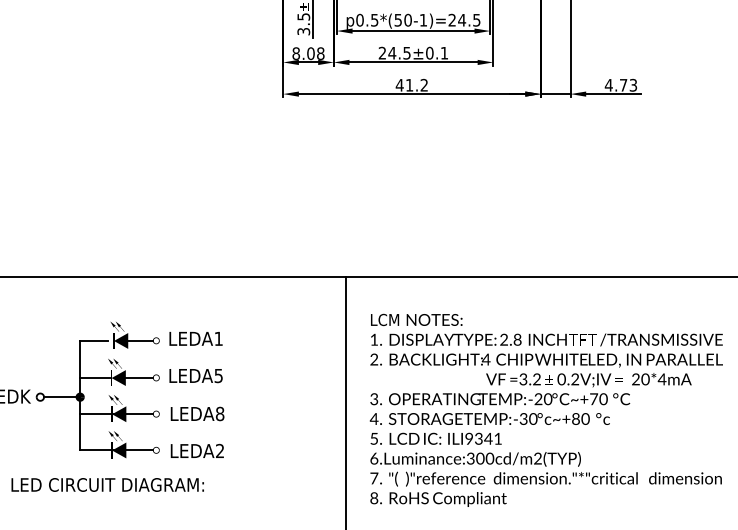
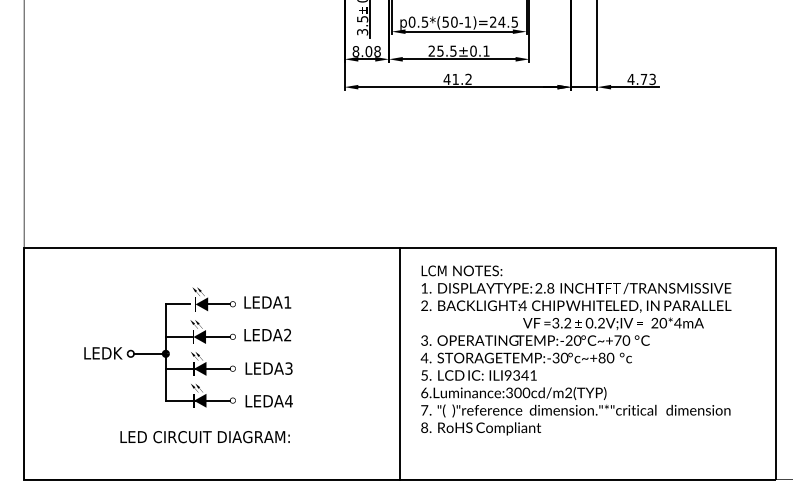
text: (392, 52) -> (440, 50), 24.5±0.1 -> 25.5±0.1
text: (218, 375) -> (287, 334), LEDA5 -> LEDA2
text: (545, 410) -> (575, 350), moved
text: (219, 413) -> (288, 368), LEDA8 -> LEDA3
text: (219, 451) -> (288, 401), LEDA2 -> LEDA4
text: (107, 485) -> (204, 437), moved

